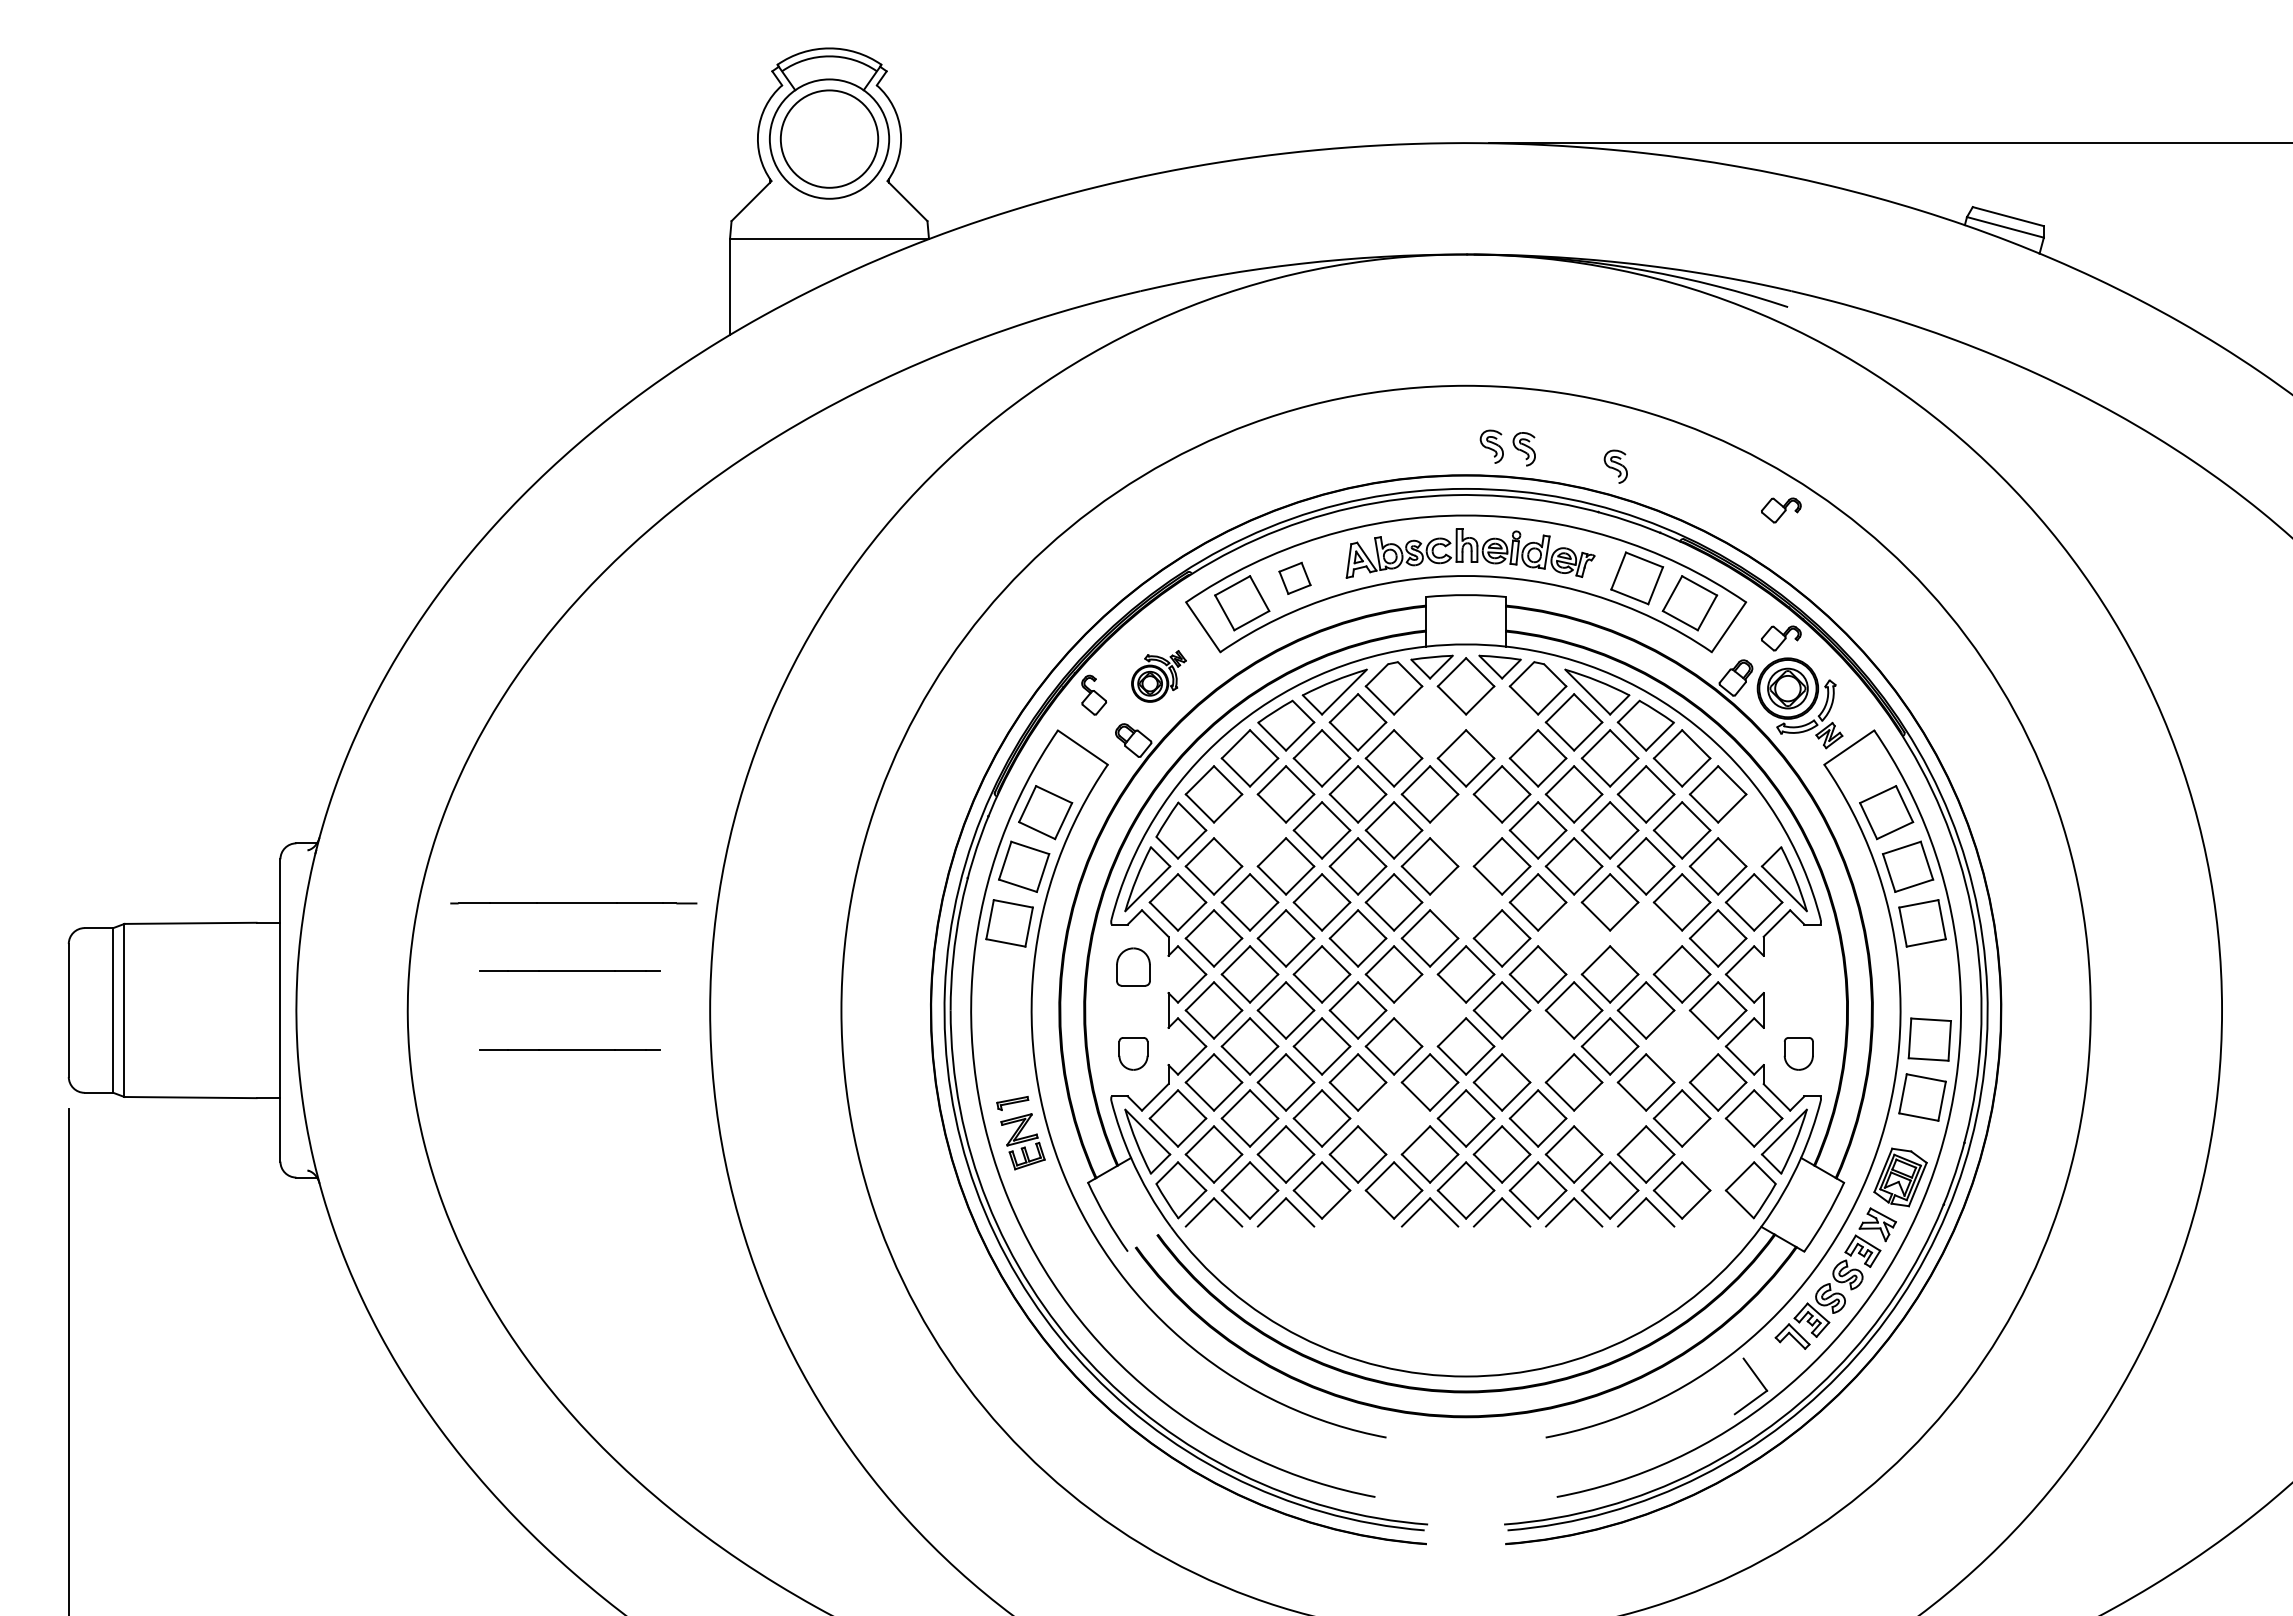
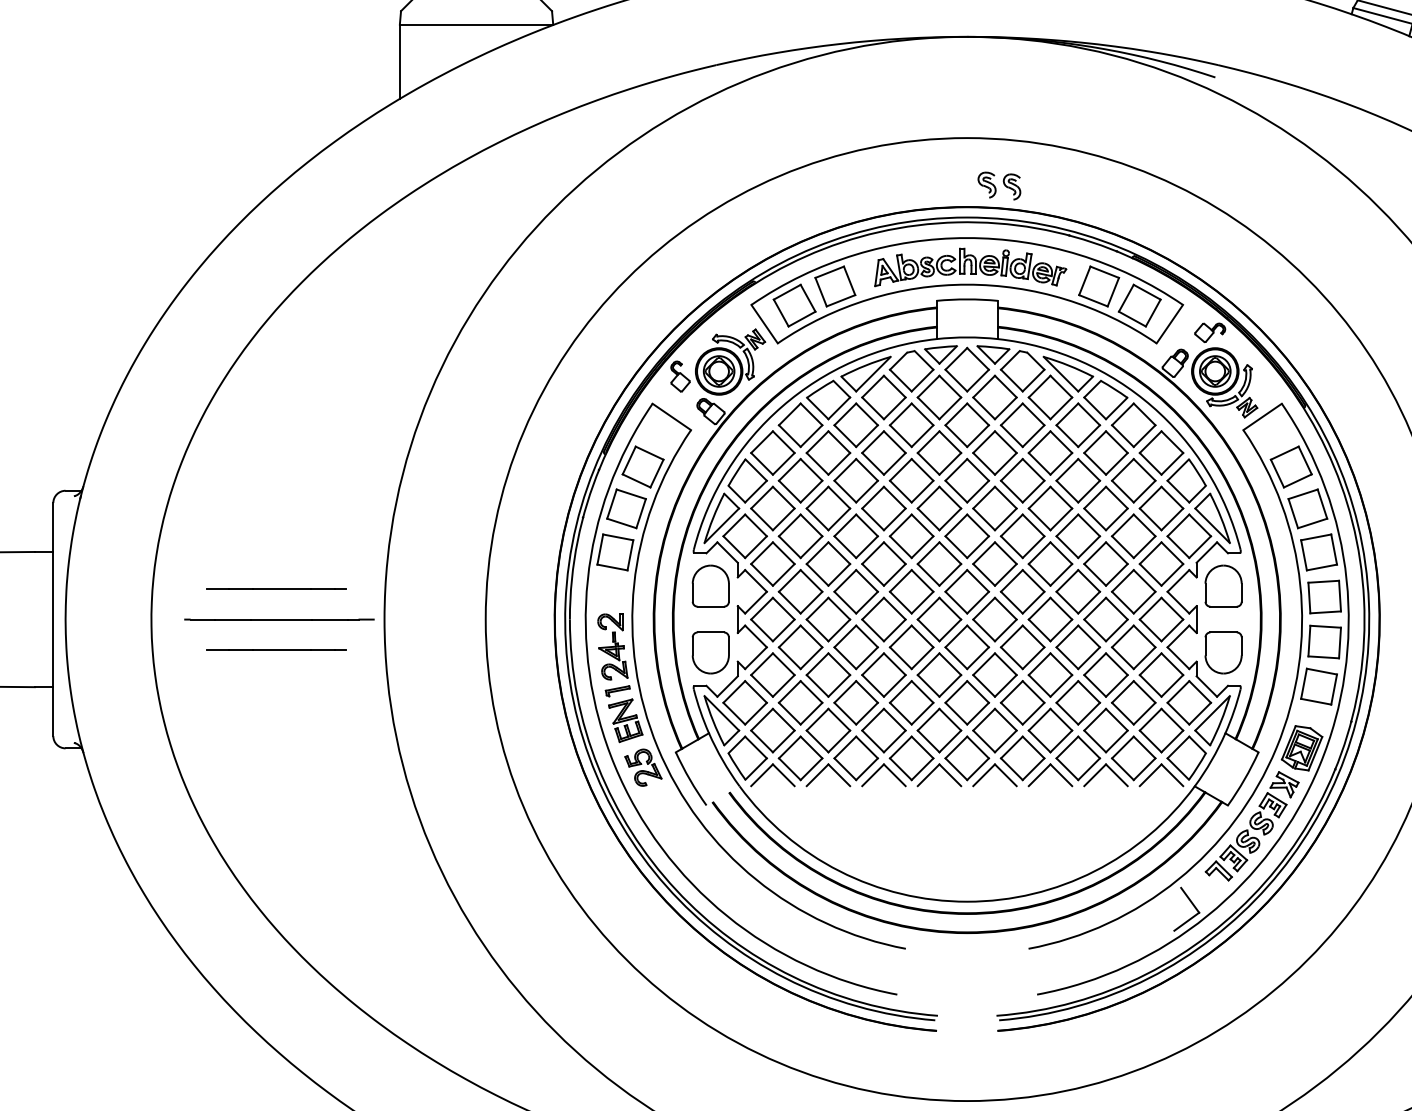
part: (1615, 466) -> (1082, 200), removed
part: (1781, 510) -> (1210, 234), removed
part: (1294, 578) -> (834, 286), size x1.67
part: (1158, 676) -> (730, 362), size x1.67
part: (1429, 722) -> (939, 397), added
part: (1501, 722) -> (994, 397), added
part: (1249, 830) -> (800, 480), added
part: (1465, 830) -> (966, 480), added
part: (1750, 830) -> (1186, 480), added
part: (1465, 902) -> (966, 536), added
line: (573, 903) -> (279, 619), moved
part: (1573, 938) -> (1050, 564), added
part: (1645, 938) -> (1105, 564), added
part: (1133, 966) -> (710, 585), size x1.43
part: (1798, 966) -> (1223, 585), added
part: (1929, 981) -> (1324, 597), added
part: (1429, 1010) -> (939, 619), added
part: (1006, 1045) -> (612, 646), added
part: (1537, 1046) -> (1022, 647), added
part: (1681, 1046) -> (1133, 647), added
part: (1133, 1053) -> (710, 652), size x1.67
part: (1798, 1053) -> (1223, 652), size x1.67
part: (1393, 1118) -> (911, 702), added
part: (1609, 1118) -> (1077, 702), added
part: (1717, 1154) -> (1161, 730), added
part: (1045, 1202) -> (643, 767), added
part: (1351, 1206) -> (878, 770), added
part: (1724, 1206) -> (1166, 770), added

